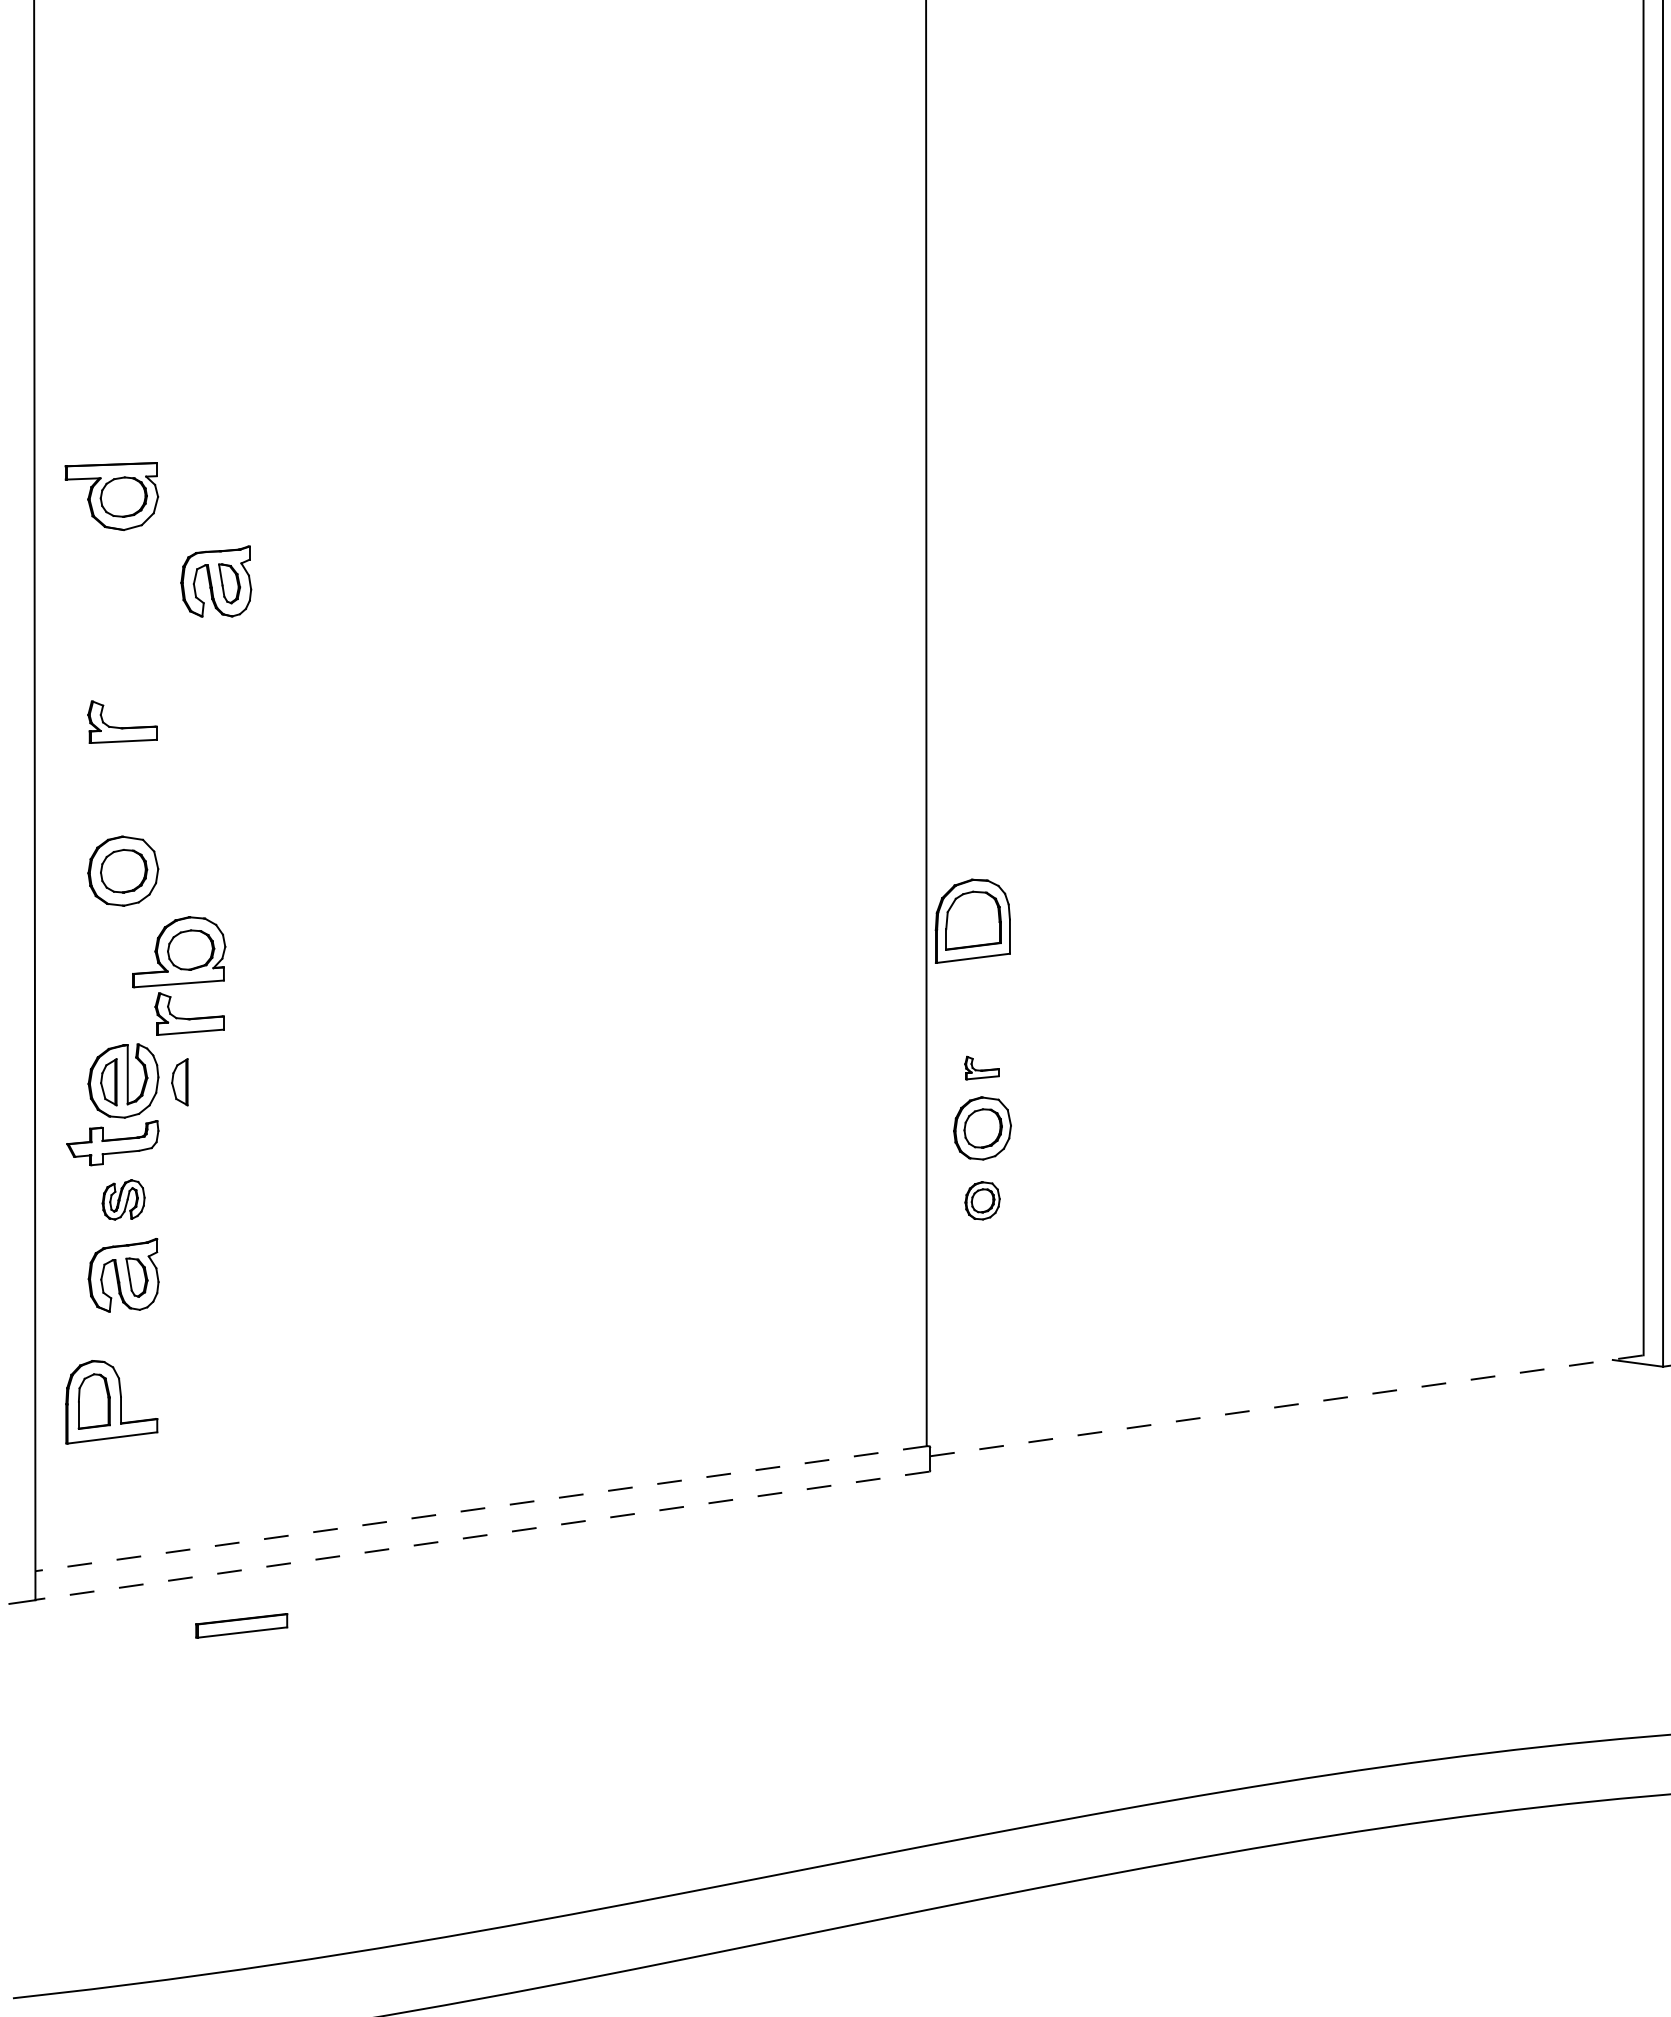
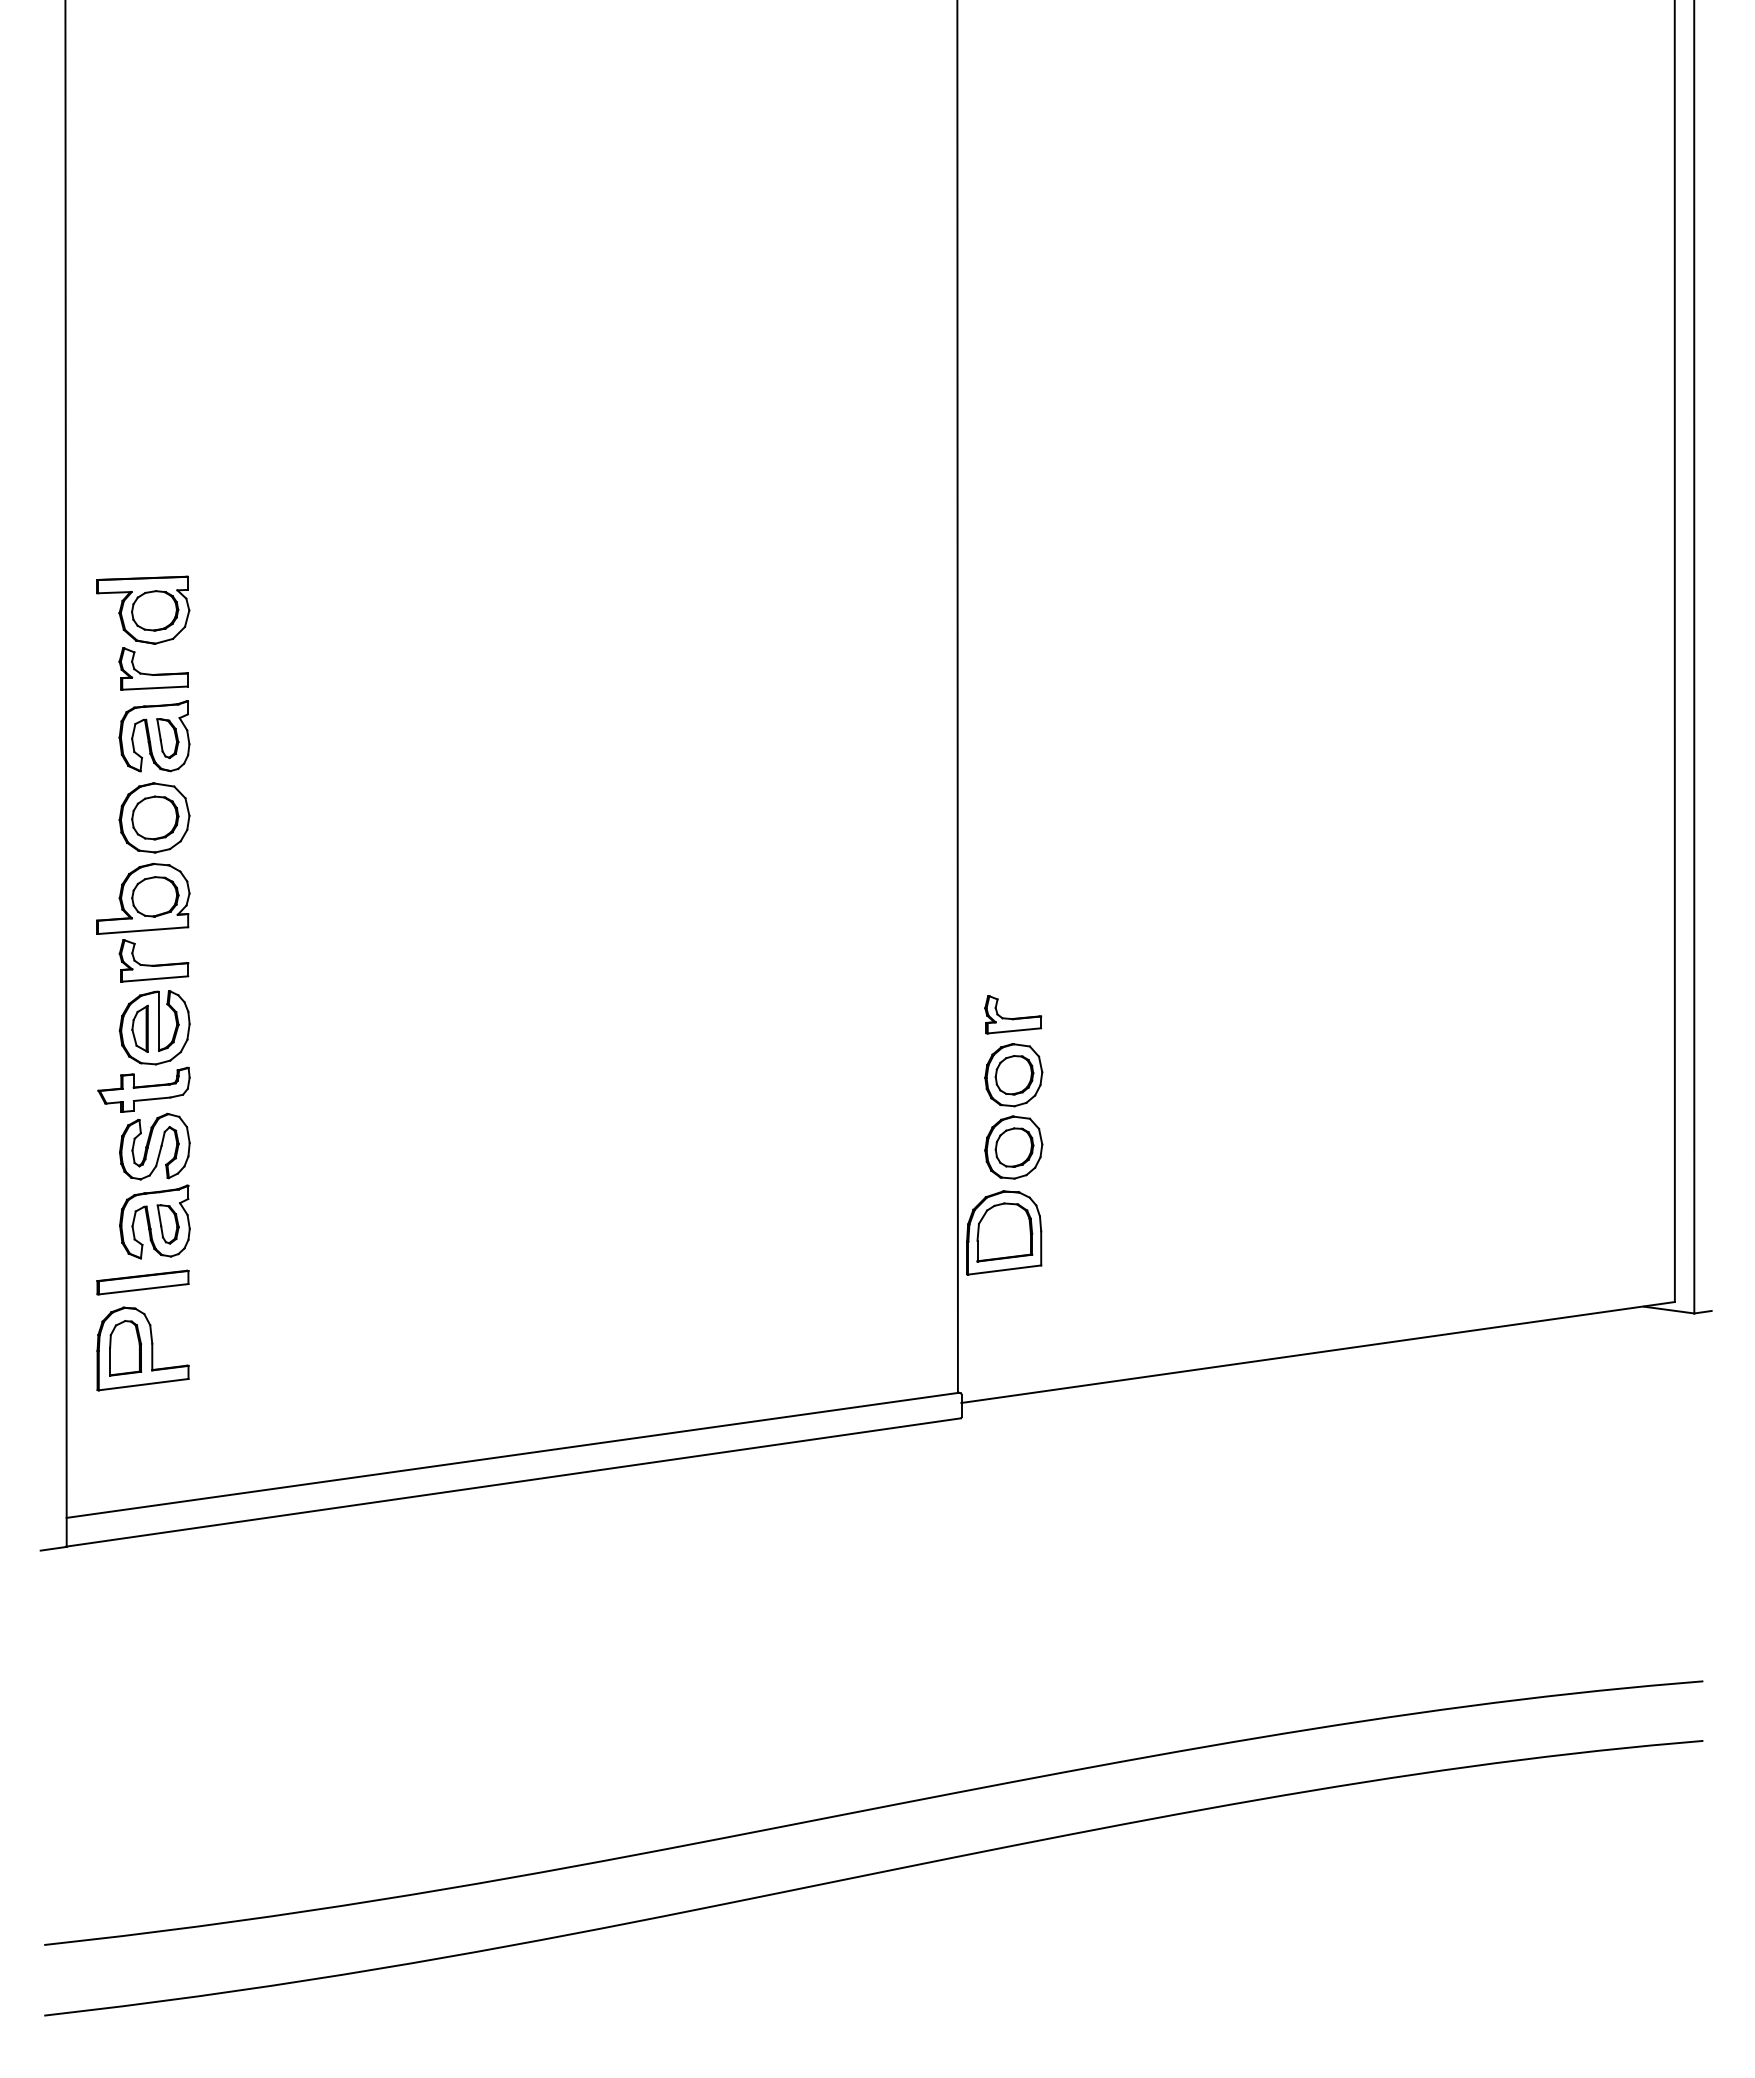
part: (112, 495) -> (143, 609), moved
part: (216, 581) -> (154, 736), moved
part: (973, 920) -> (1004, 1232), moved
part: (179, 975) -> (143, 922), moved
part: (982, 1067) -> (1013, 1014), size x1.67
part: (179, 1081) -> (210, 1028), removed
part: (123, 1199) -> (154, 1146), size x1.67
part: (982, 1200) -> (1013, 1147), size x1.67
line: (1287, 1405) -> (1318, 1352), dashed -> solid
line: (481, 1508) -> (512, 1455), dashed -> solid
line: (481, 1535) -> (512, 1482), dashed -> solid
part: (241, 1625) -> (142, 1282), moved

